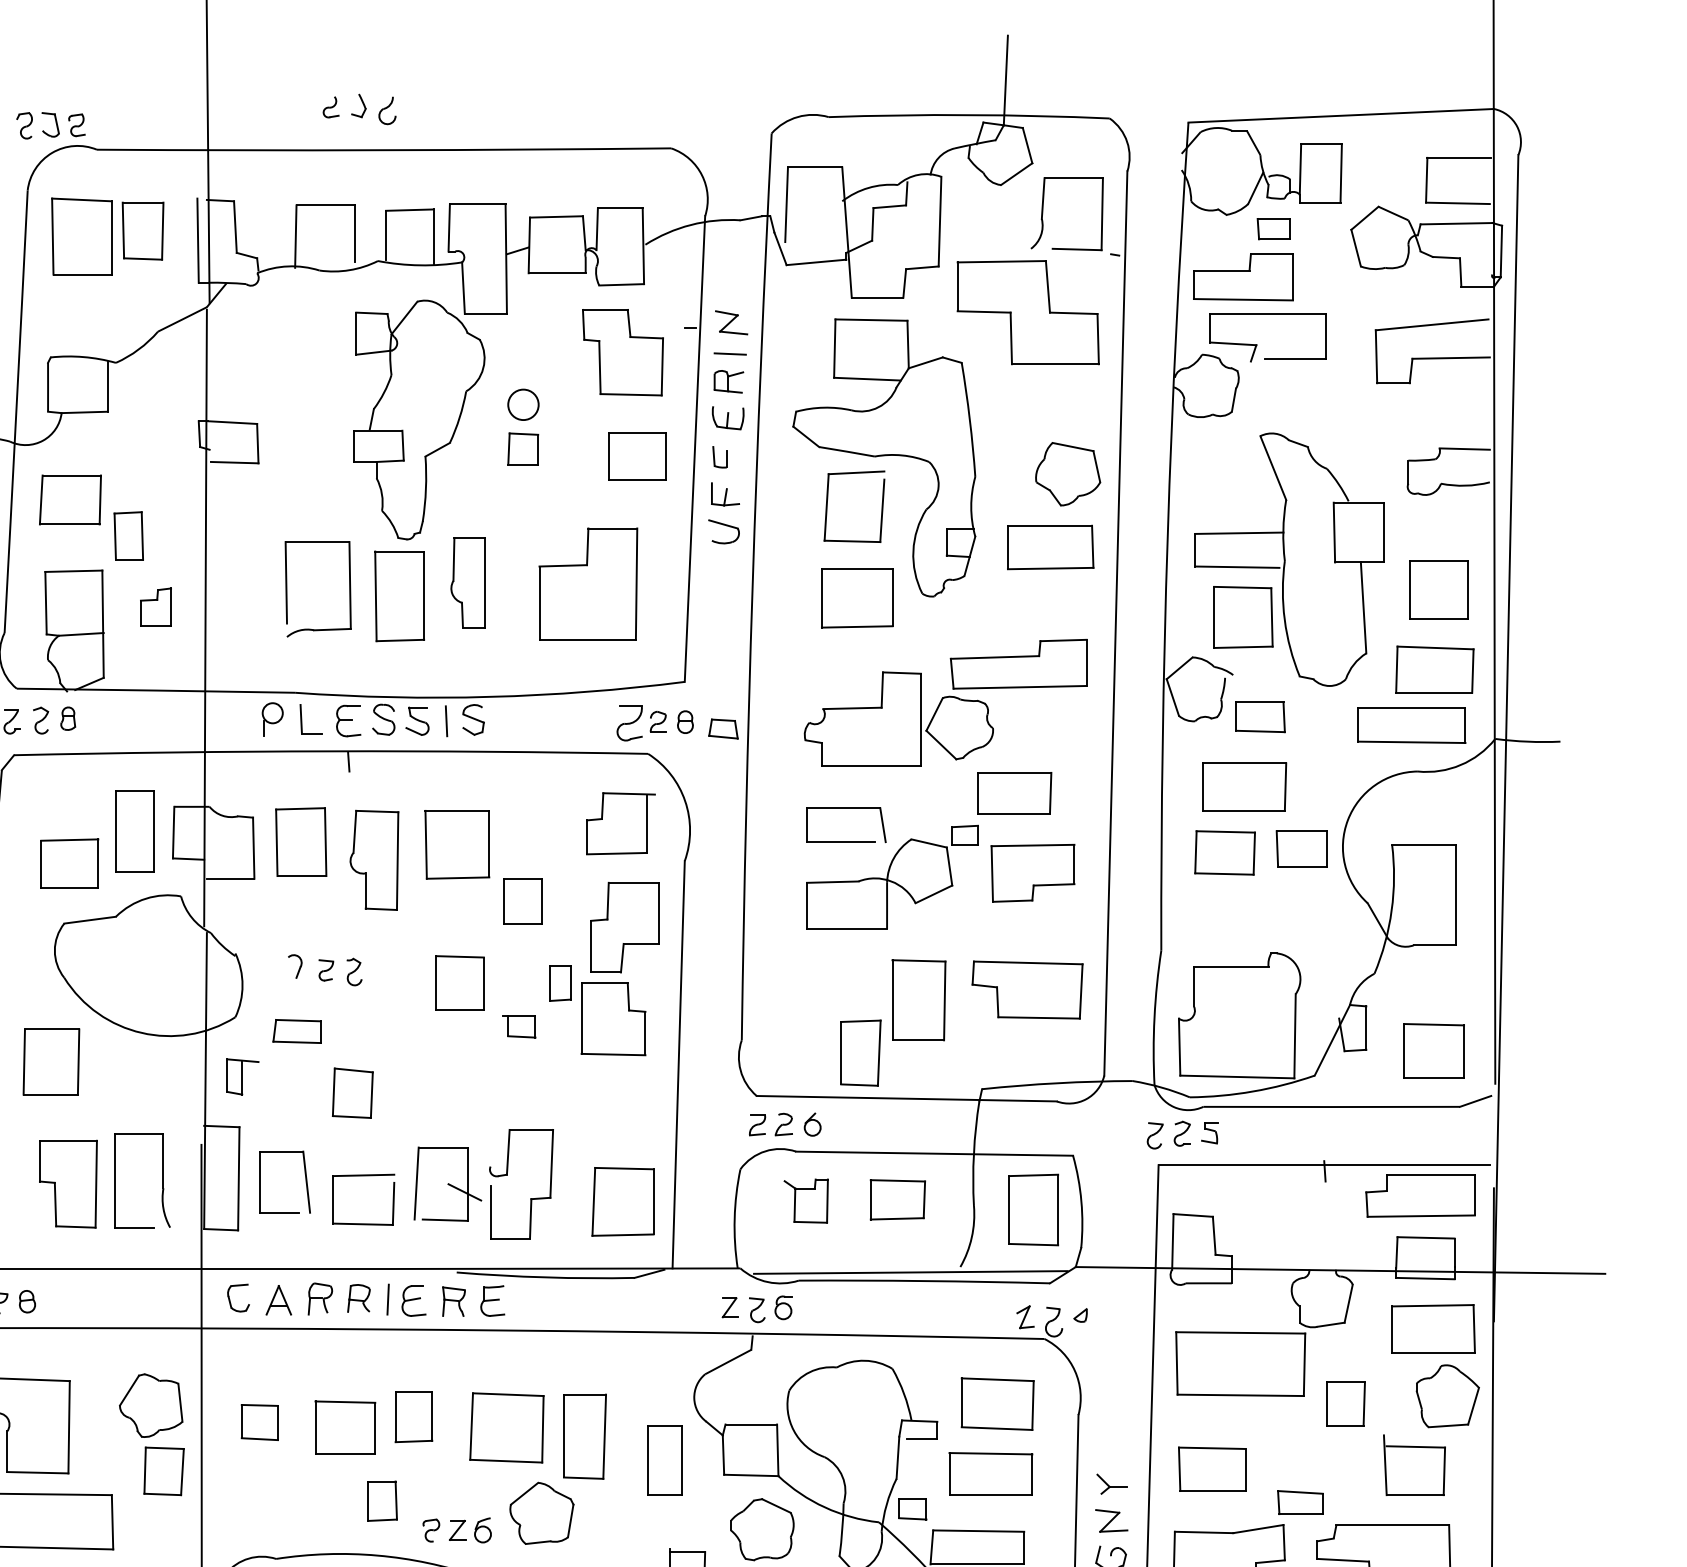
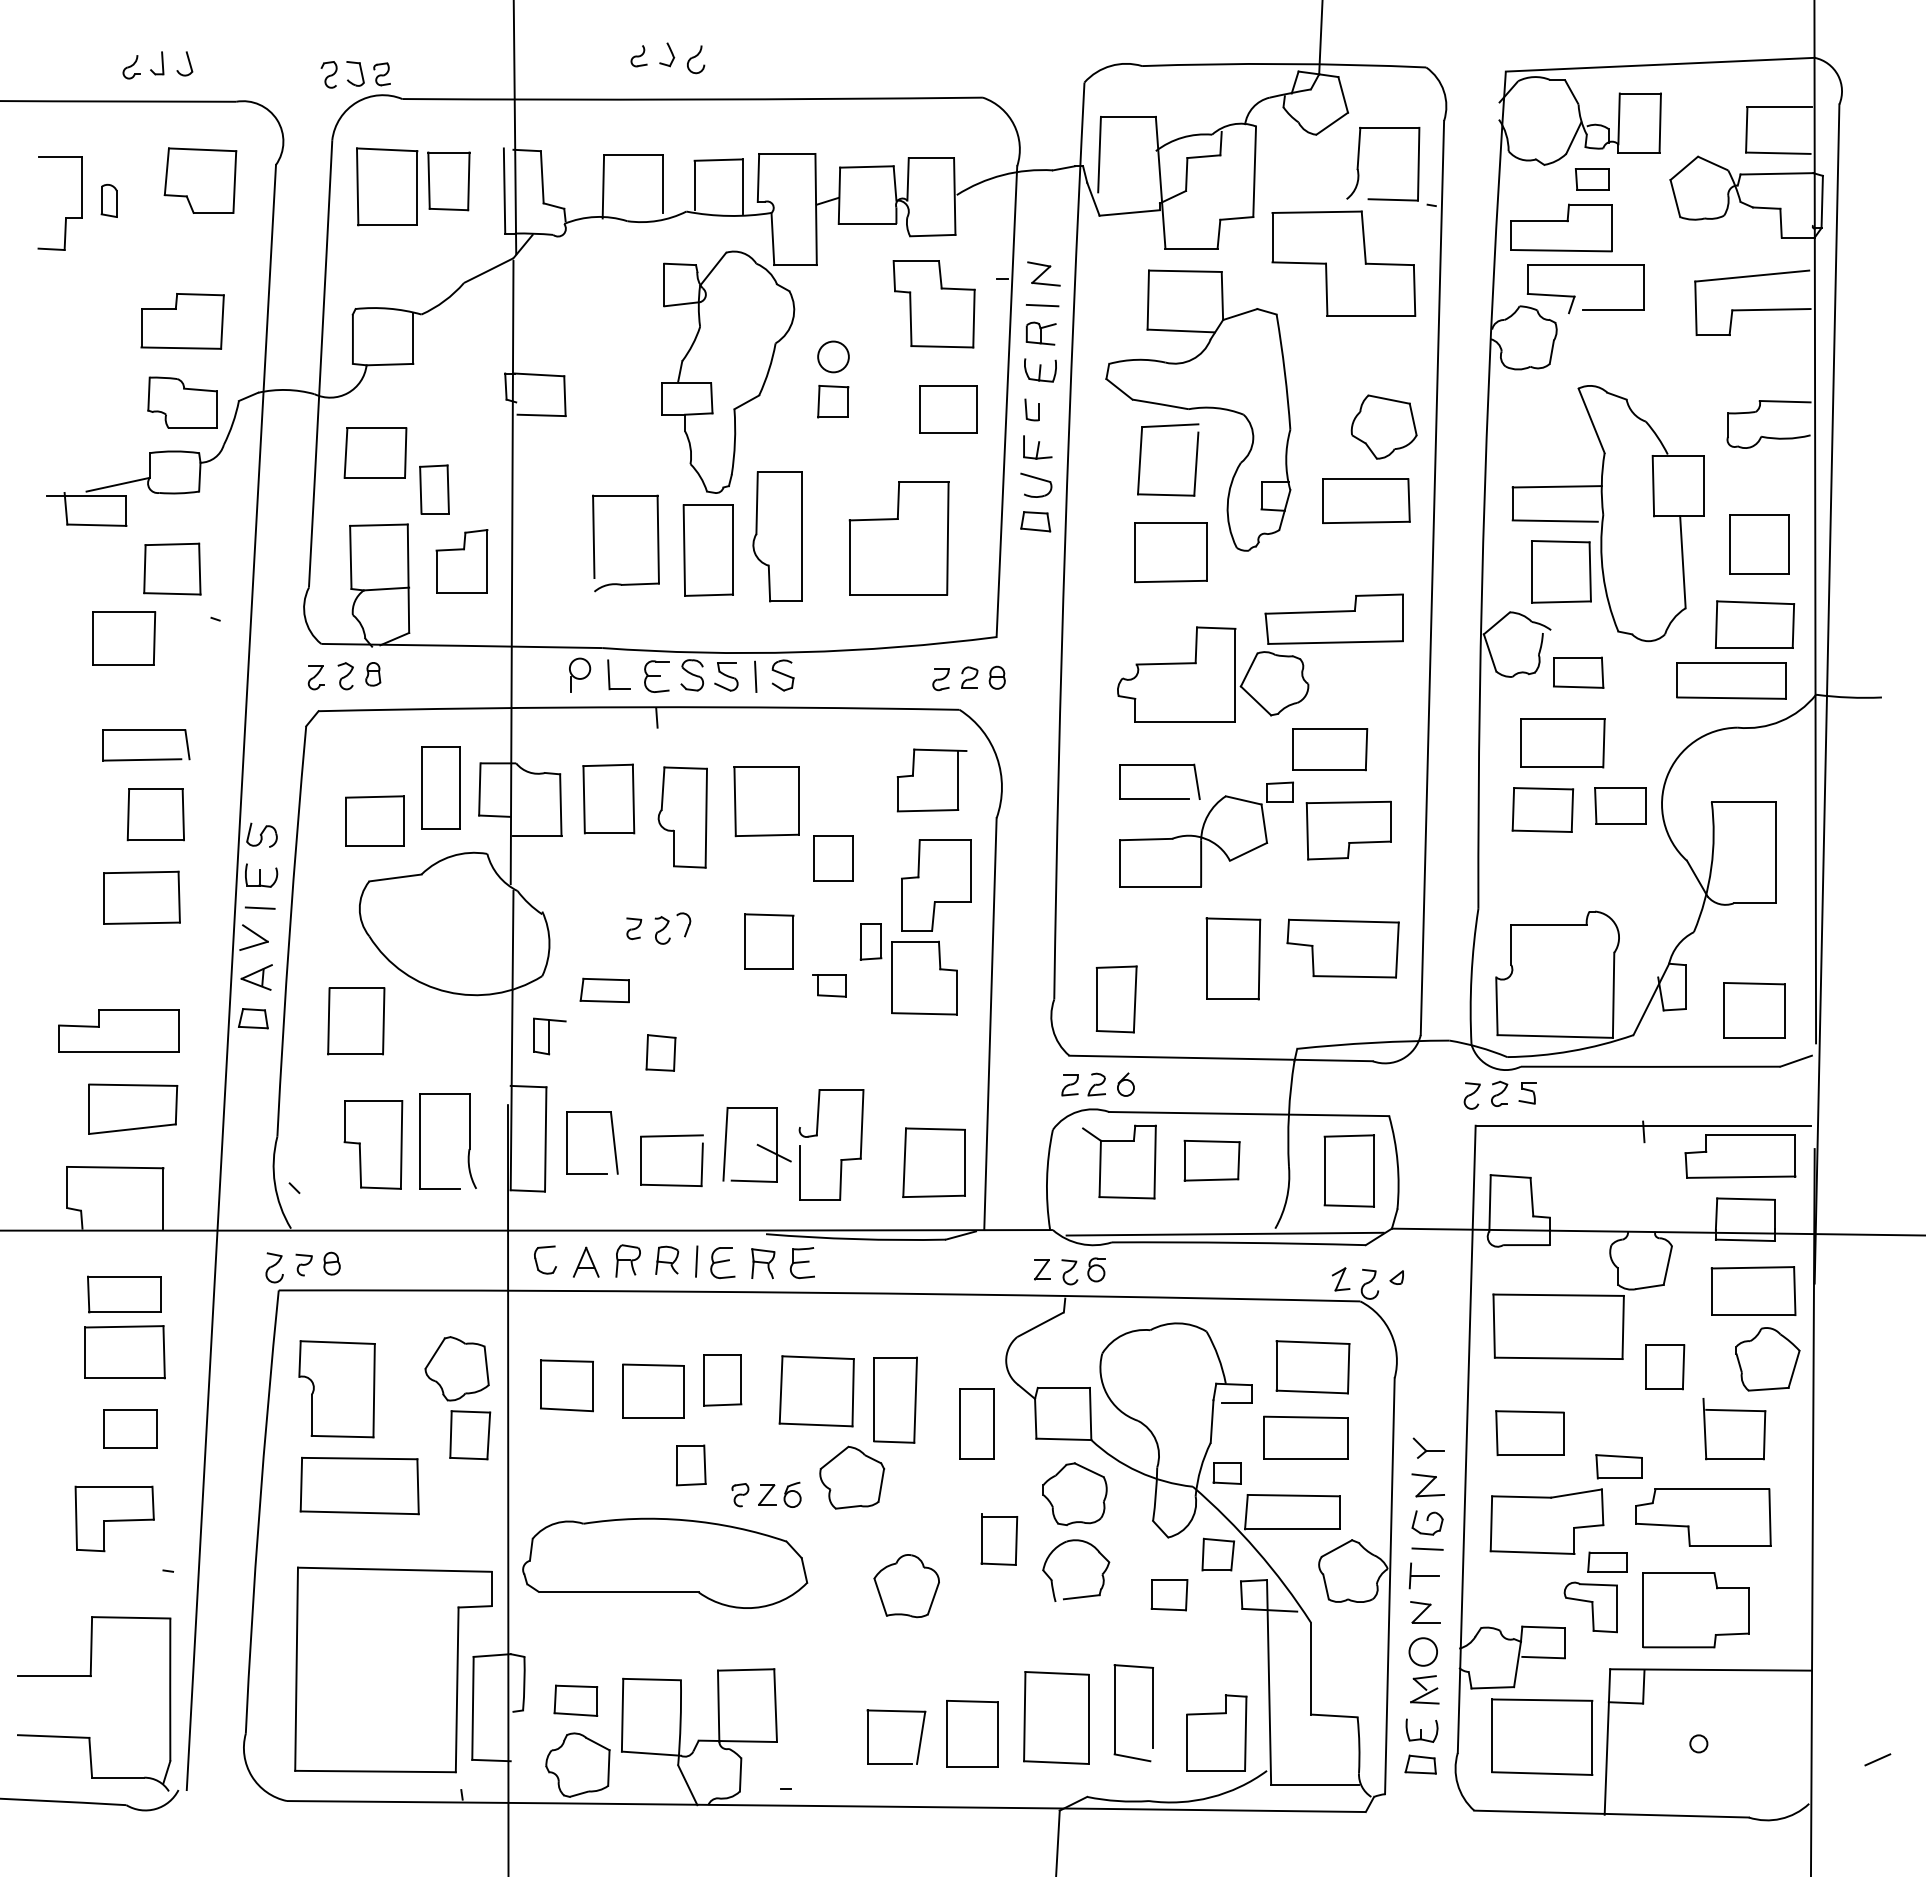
part: (468, 582) -> (777, 536), size x1.43
part: (155, 607) -> (461, 561), size x1.67
part: (629, 723) -> (940, 679), size x0.62
part: (723, 728) -> (1035, 521), moved
part: (294, 966) -> (683, 924), moved
part: (860, 1053) -> (1116, 999), moved
part: (352, 1092) -> (660, 1052), size x0.71
part: (806, 1200) -> (1119, 1161), size x1.67
part: (259, 1422) -> (566, 1385), size x1.43

